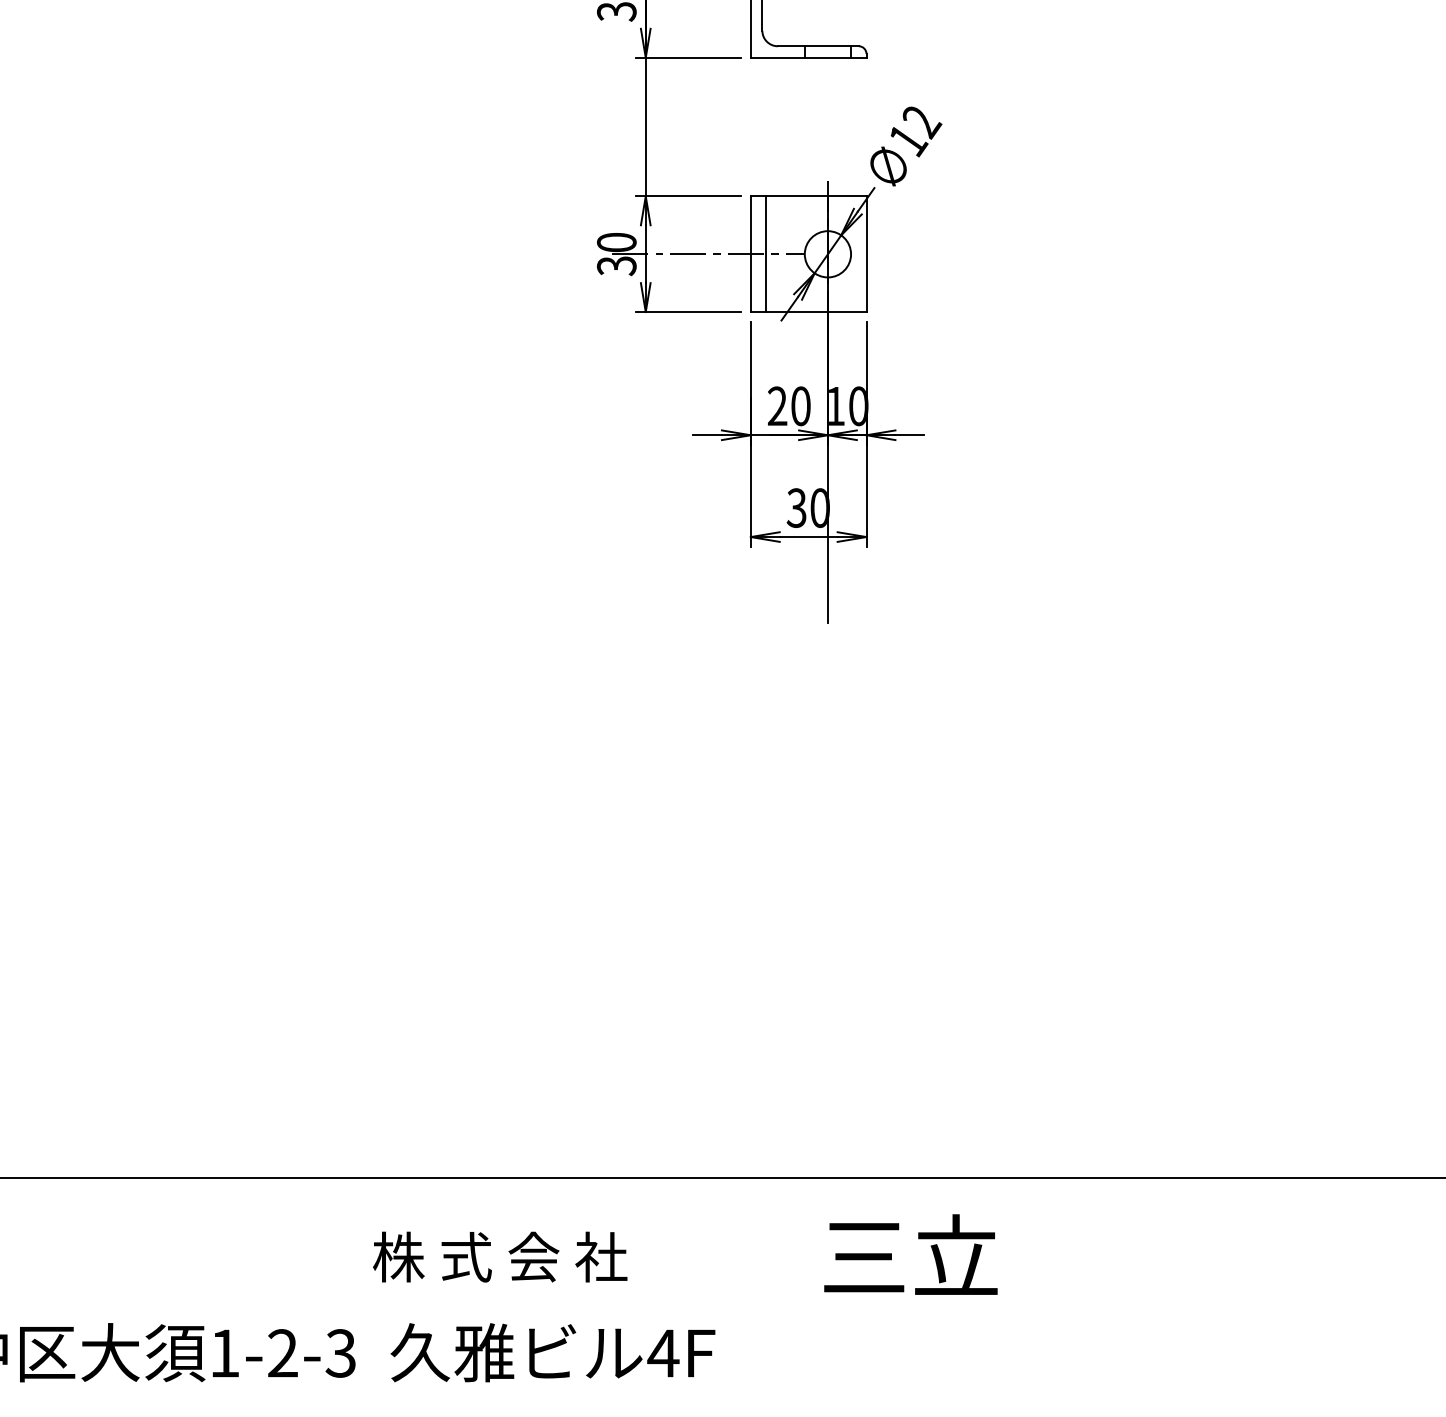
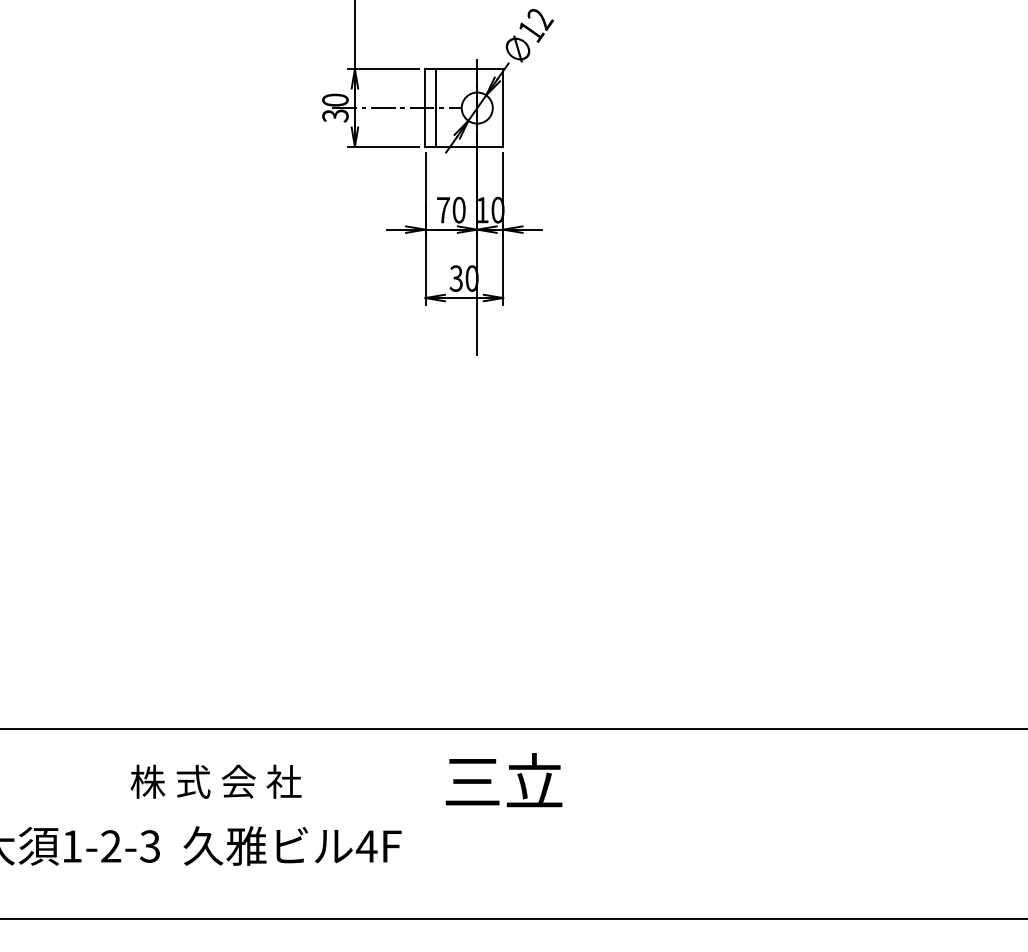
text: (777, 405) -> (443, 209), 20 -> 70
text: (910, 1255) -> (503, 780), moved
text: (499, 1256) -> (215, 781), moved

